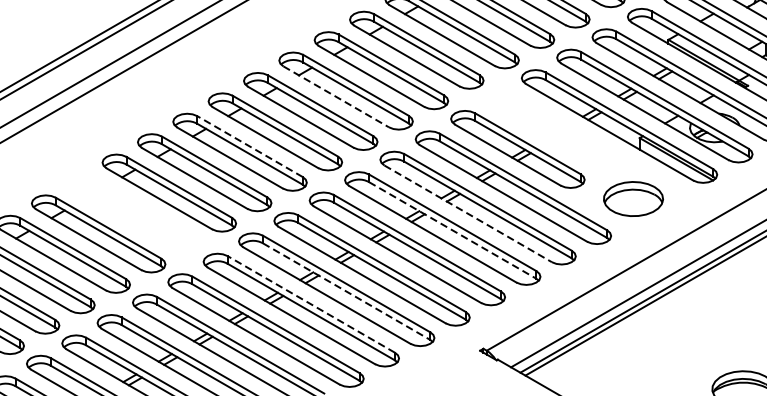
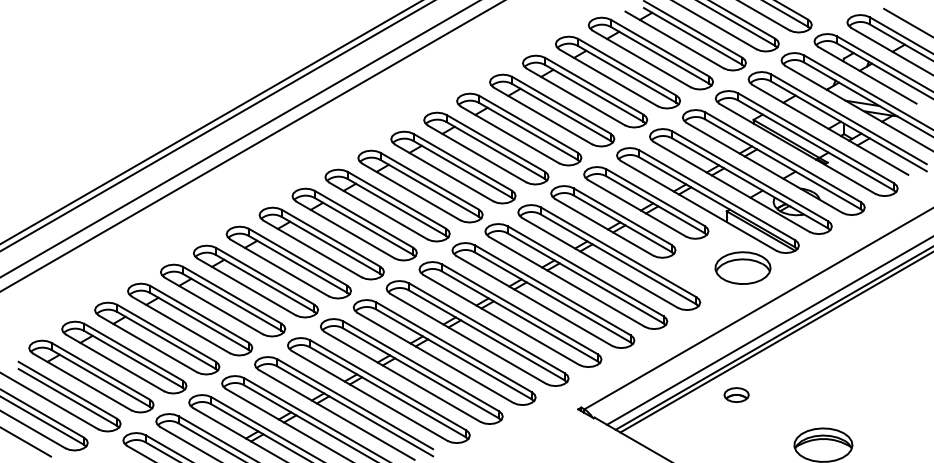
line: (336, 96) -> (444, 172), dashed -> solid
part: (553, 128) -> (646, 202), added
line: (249, 146) -> (363, 219), dashed -> solid
part: (632, 198) -> (742, 267), moved
part: (133, 213) -> (255, 281), added
line: (468, 213) -> (567, 281), dashed -> solid
line: (452, 230) -> (552, 297), dashed -> solid
line: (346, 291) -> (453, 354), dashed -> solid
line: (311, 304) -> (421, 366), dashed -> solid
part: (650, 334) -> (736, 394), added

